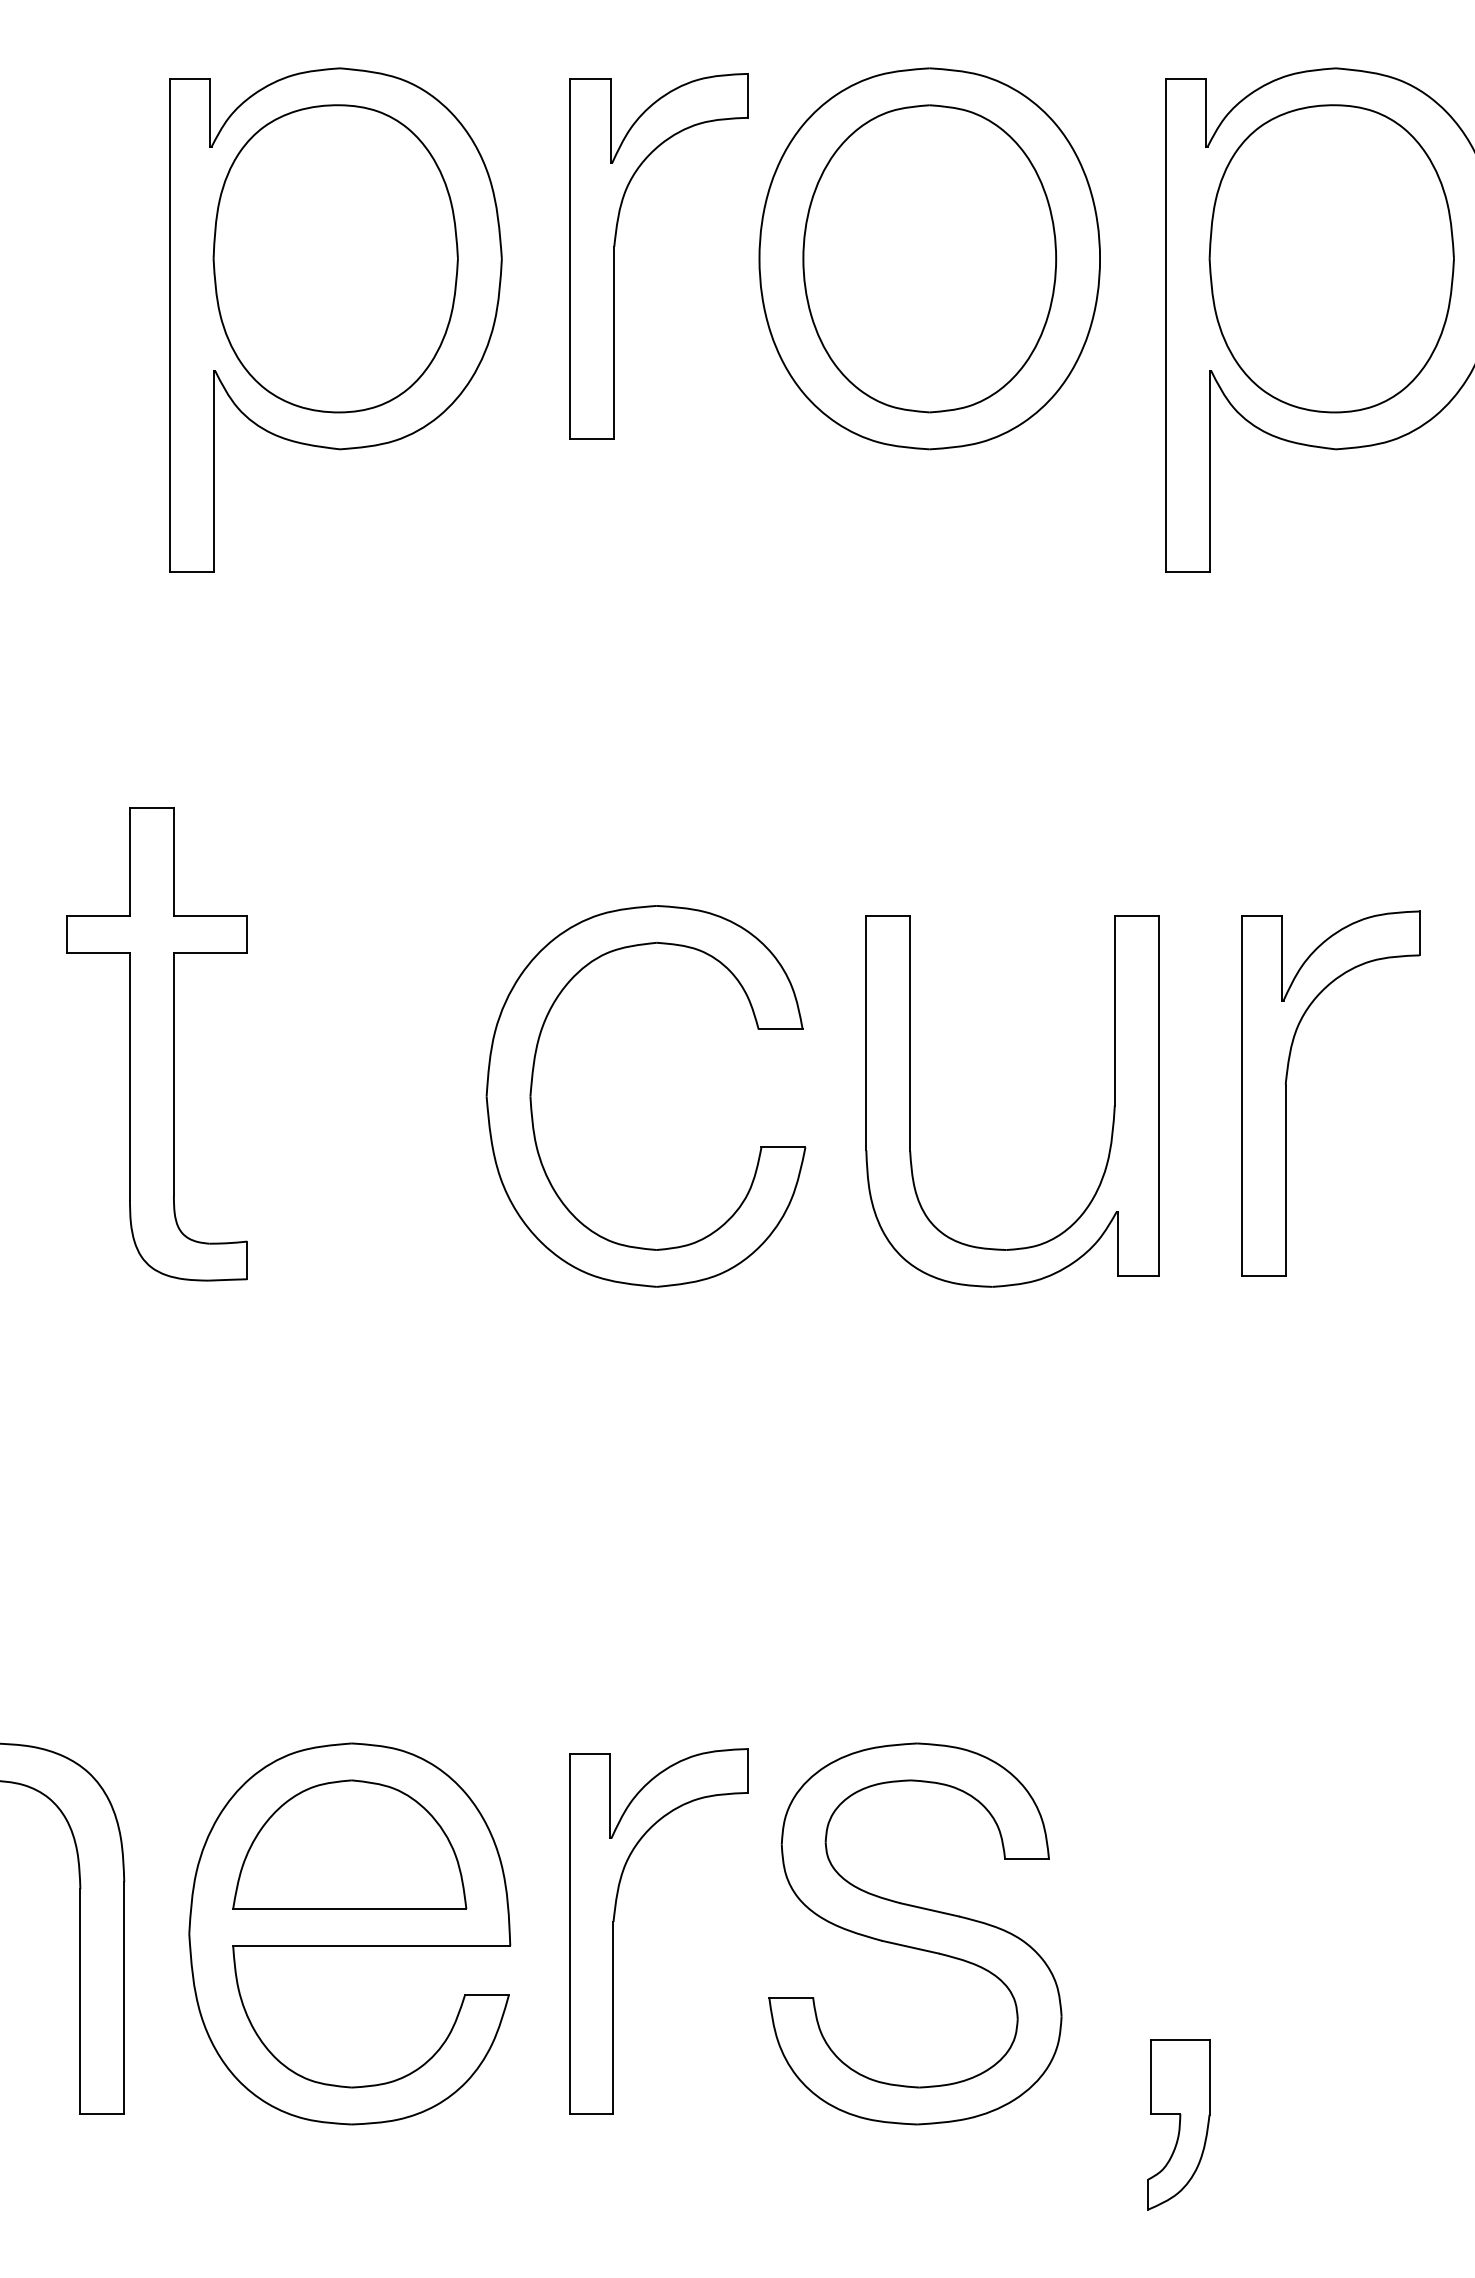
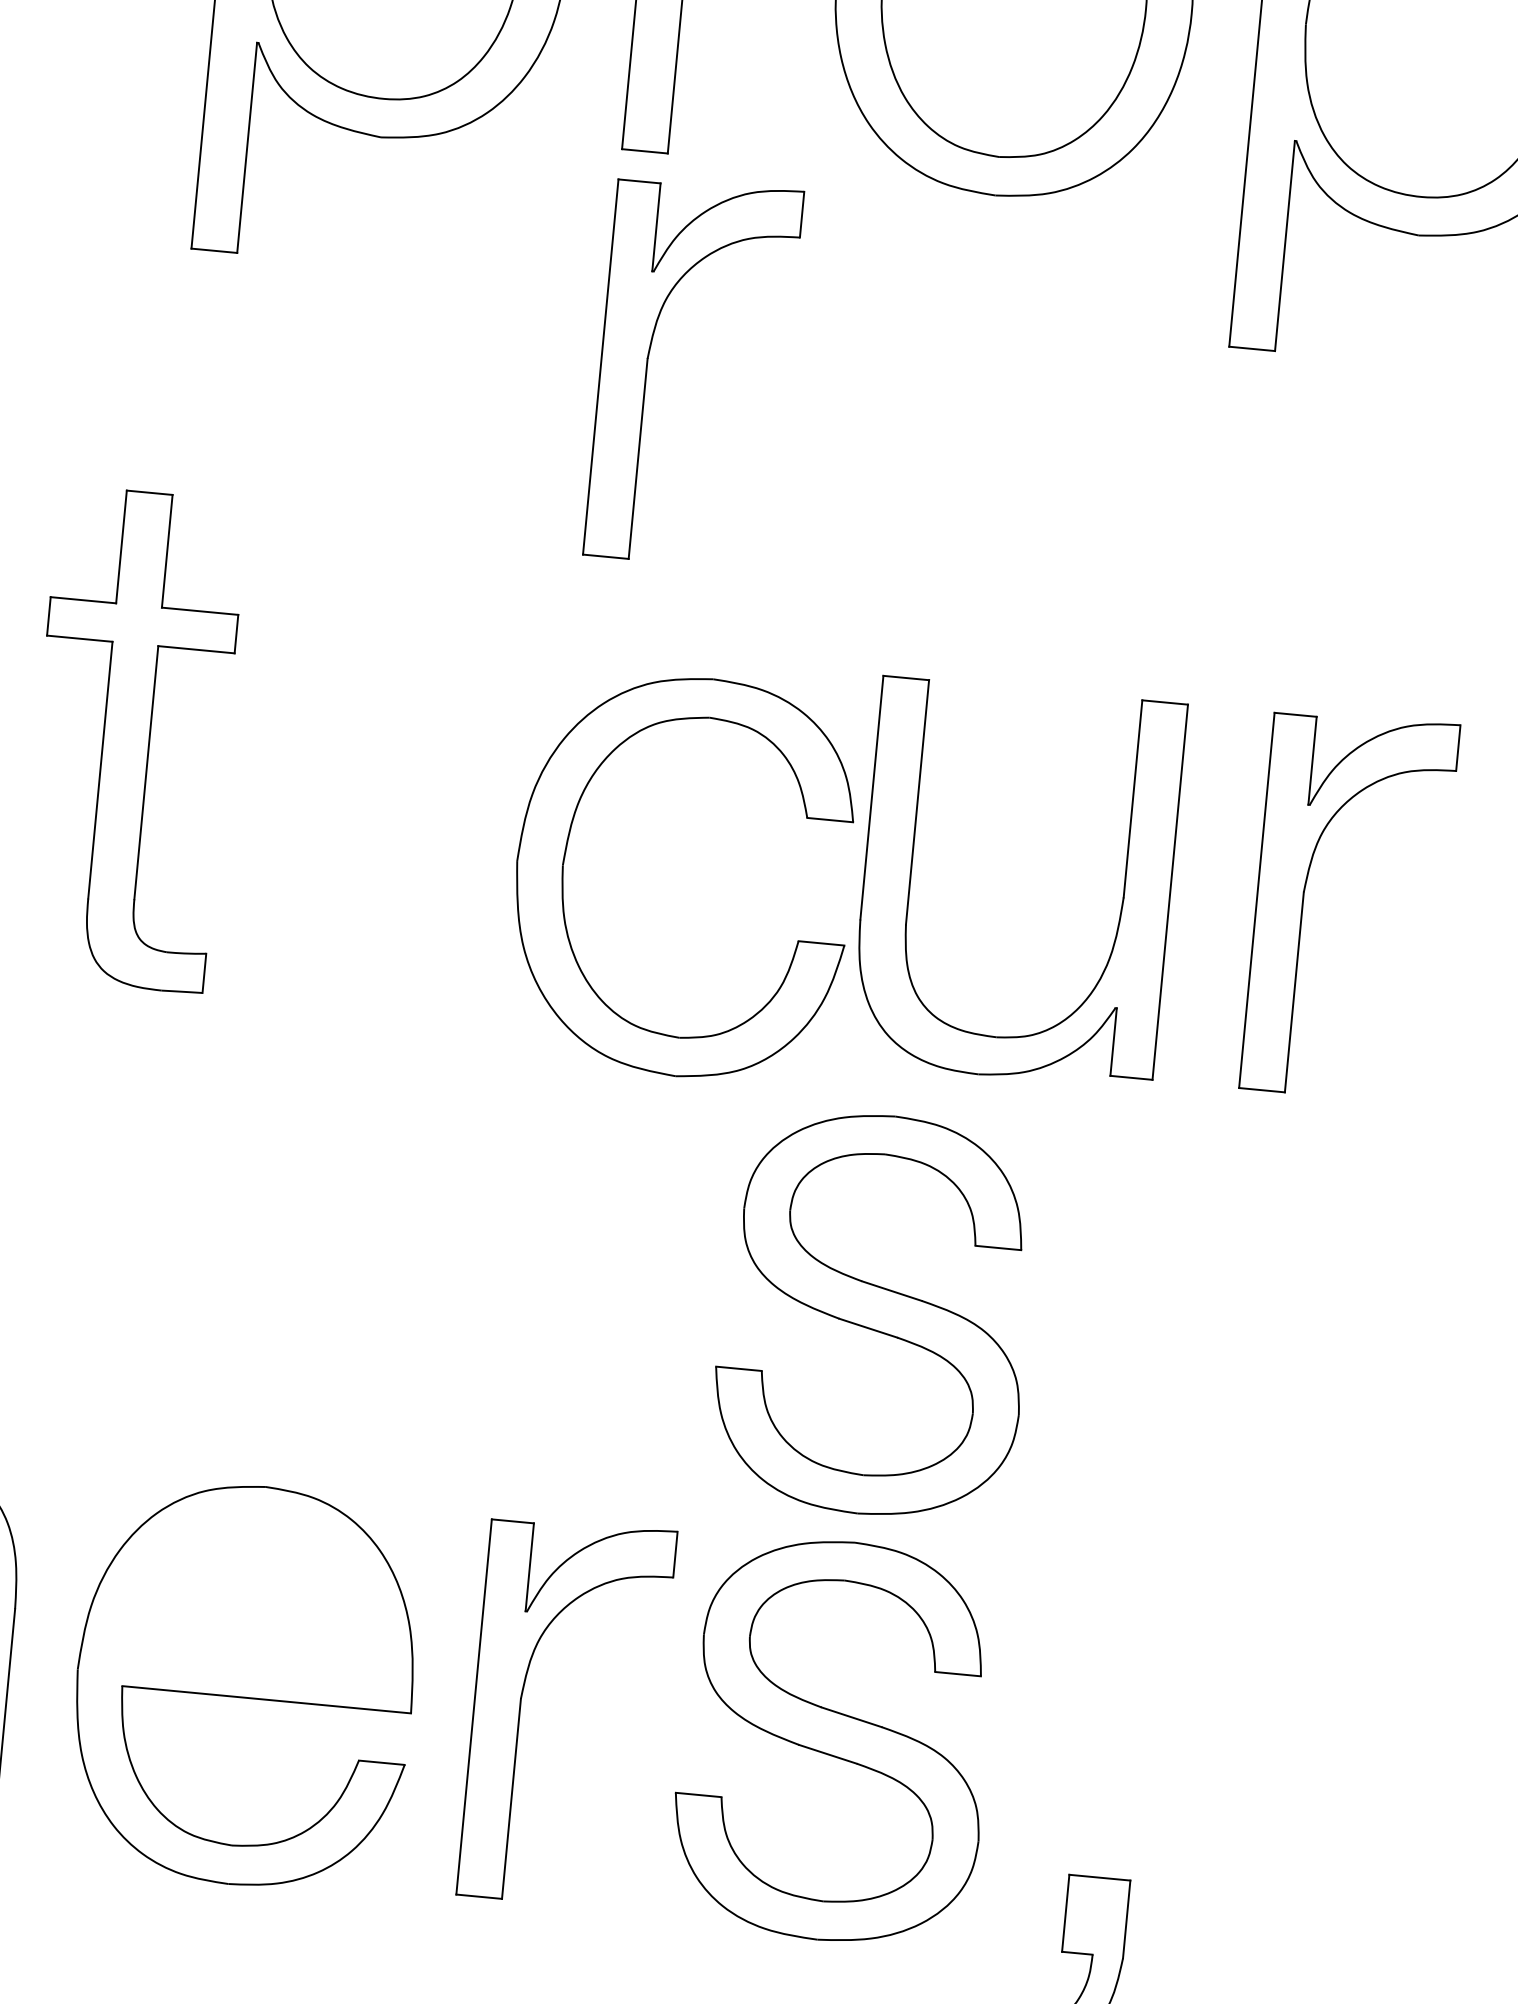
part: (613, 645) -> (646, 368), added
part: (532, 1087) -> (565, 856), moved
part: (915, 1524) -> (874, 1314), added
part: (349, 1844) -> (253, 1592), removed

